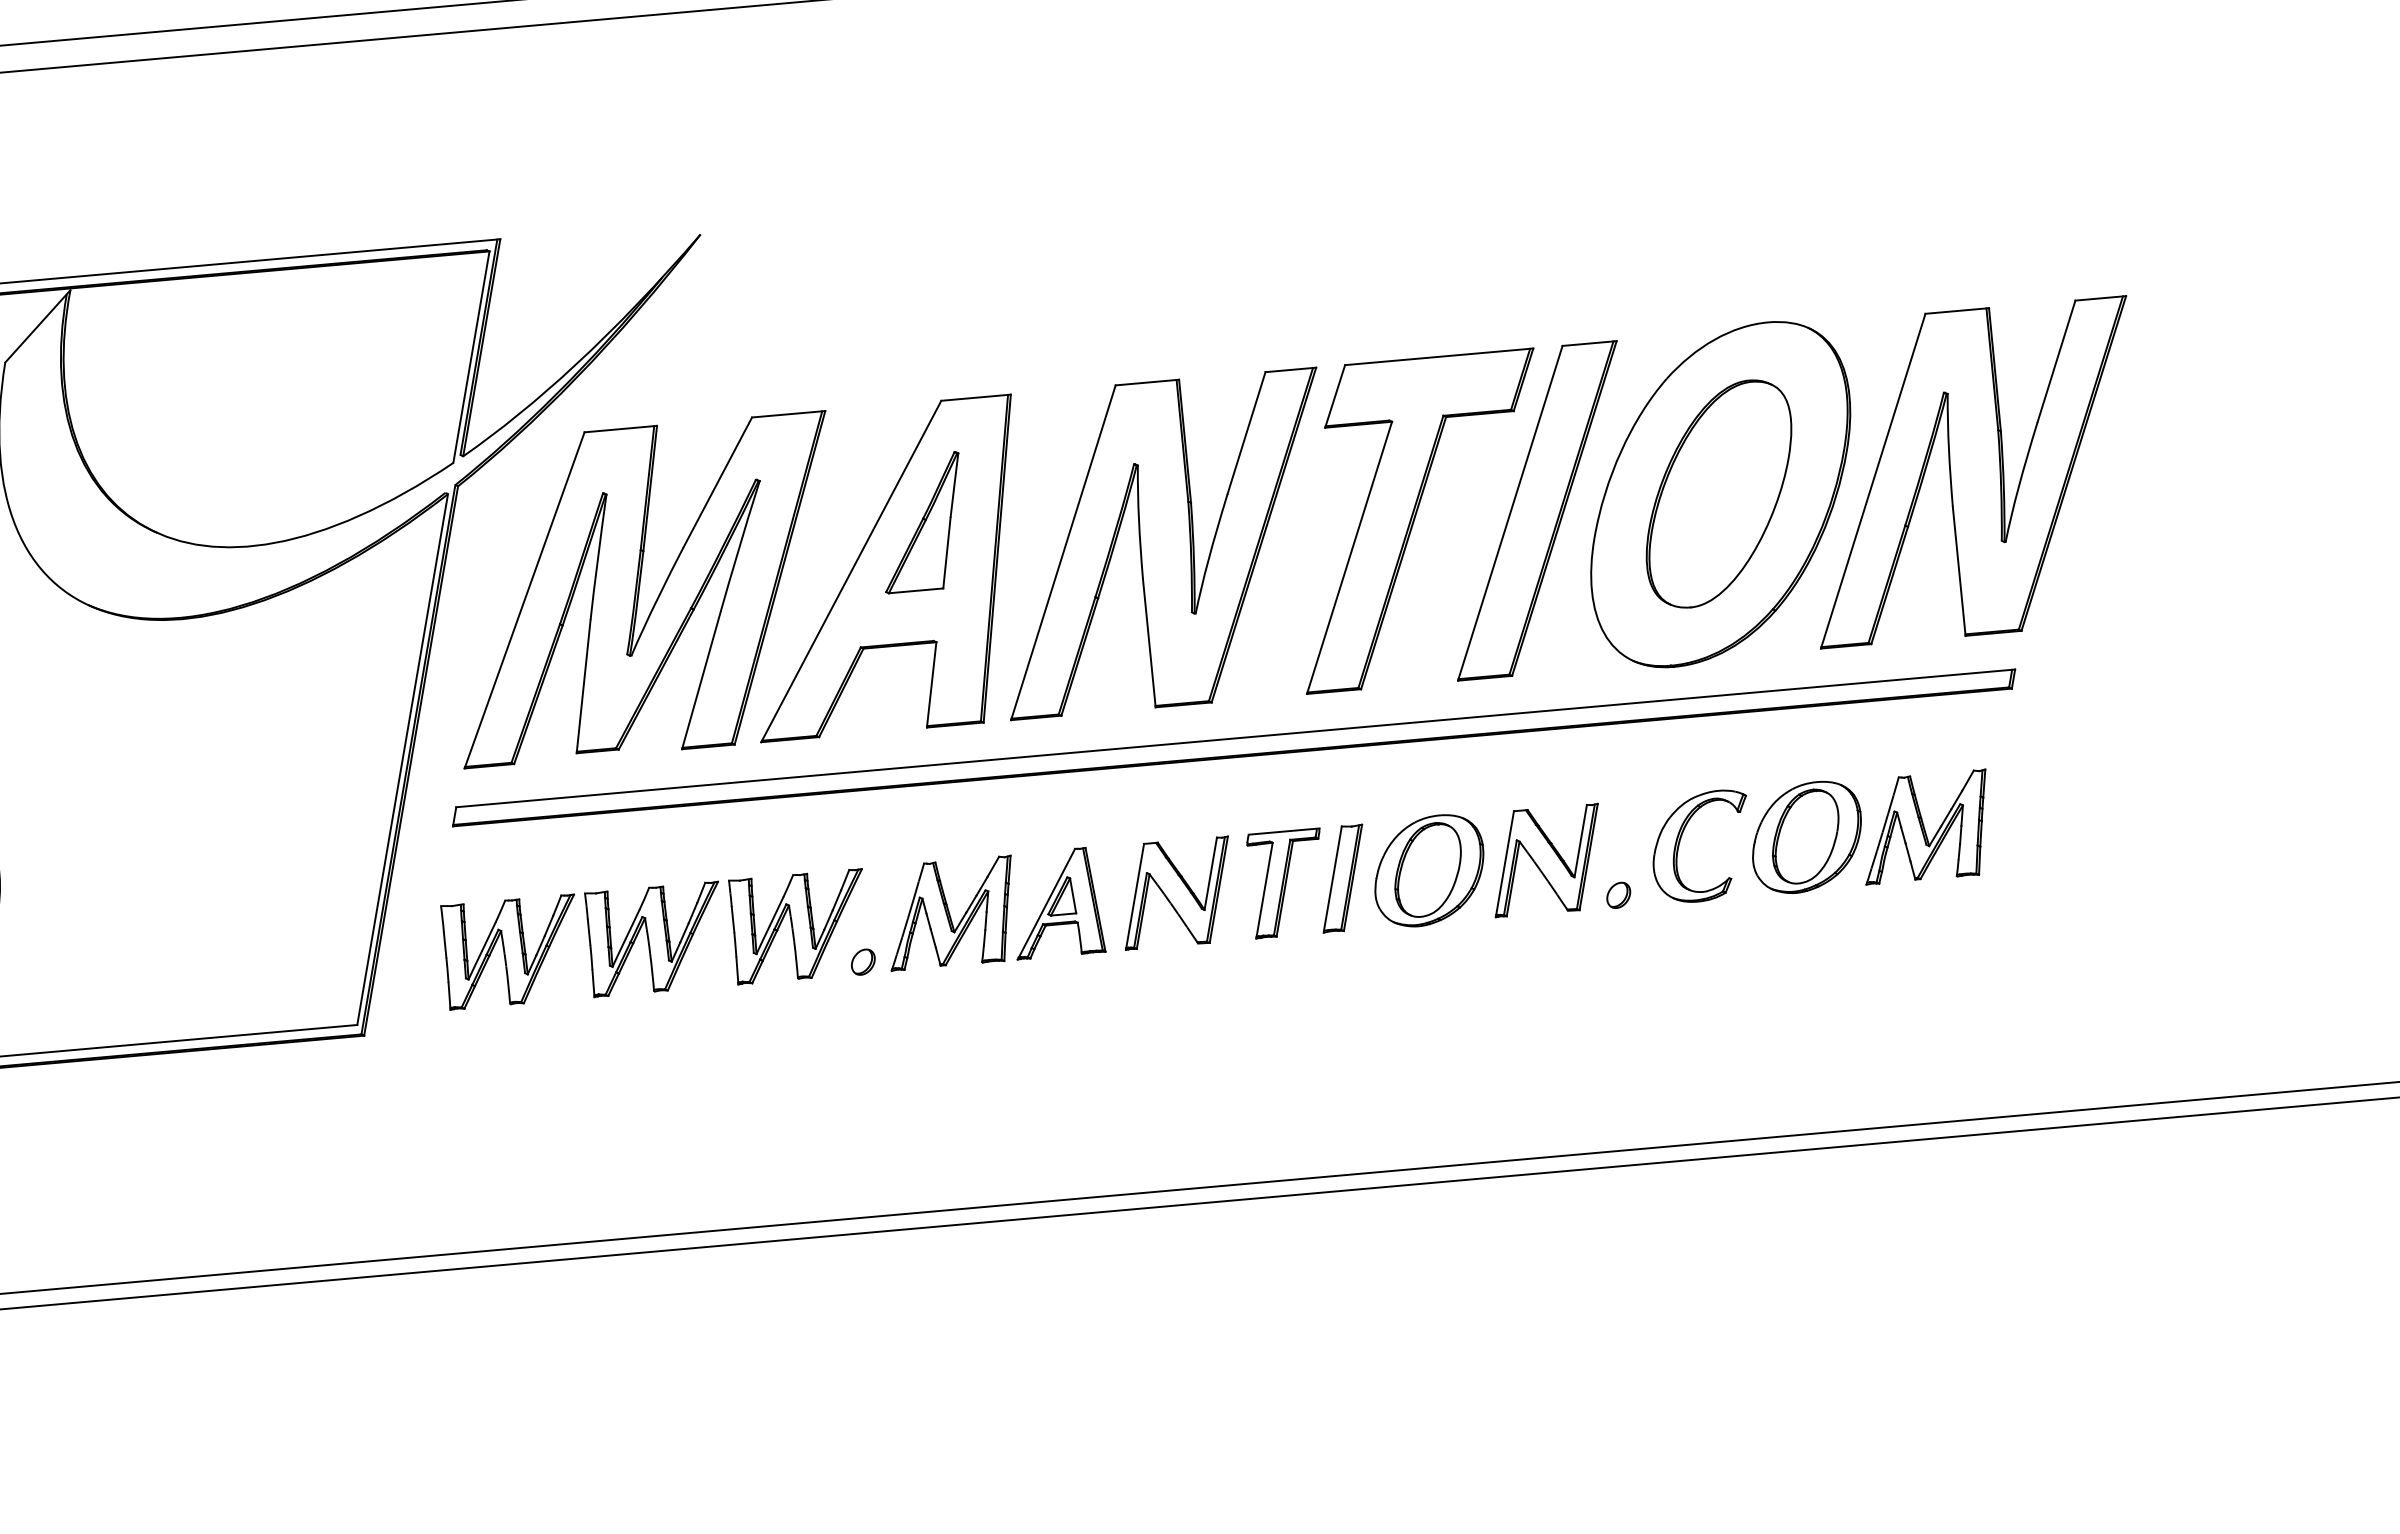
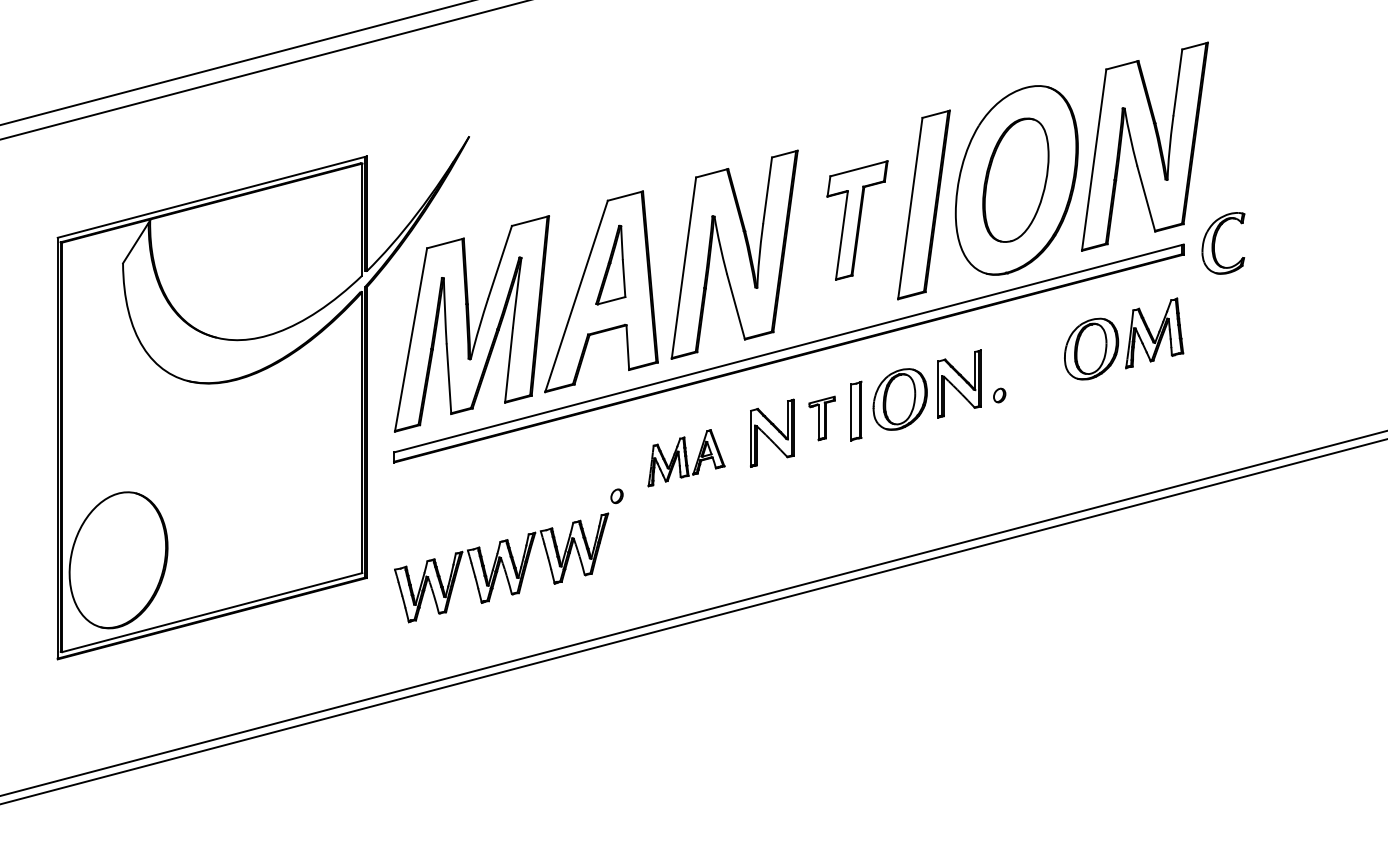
part: (1406, 518) -> (857, 220), size x0.6
part: (1681, 841) -> (1215, 243), moved
part: (1276, 881) -> (822, 418), size x0.7
part: (1006, 913) -> (686, 458), size x0.7
part: (643, 936) -> (501, 567), moved

